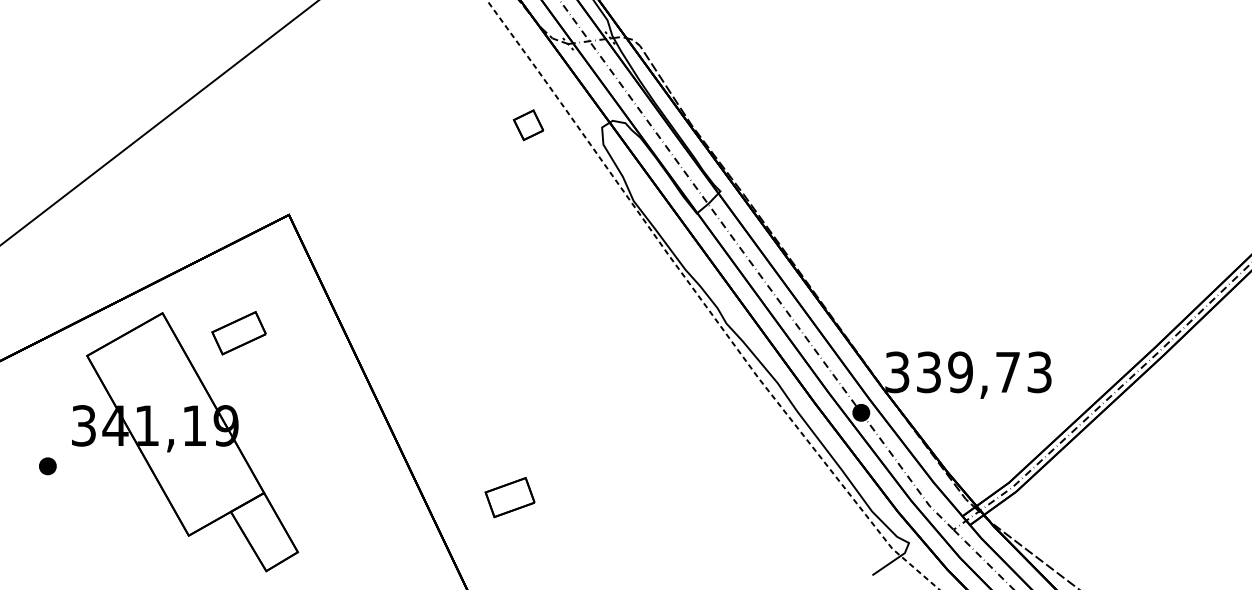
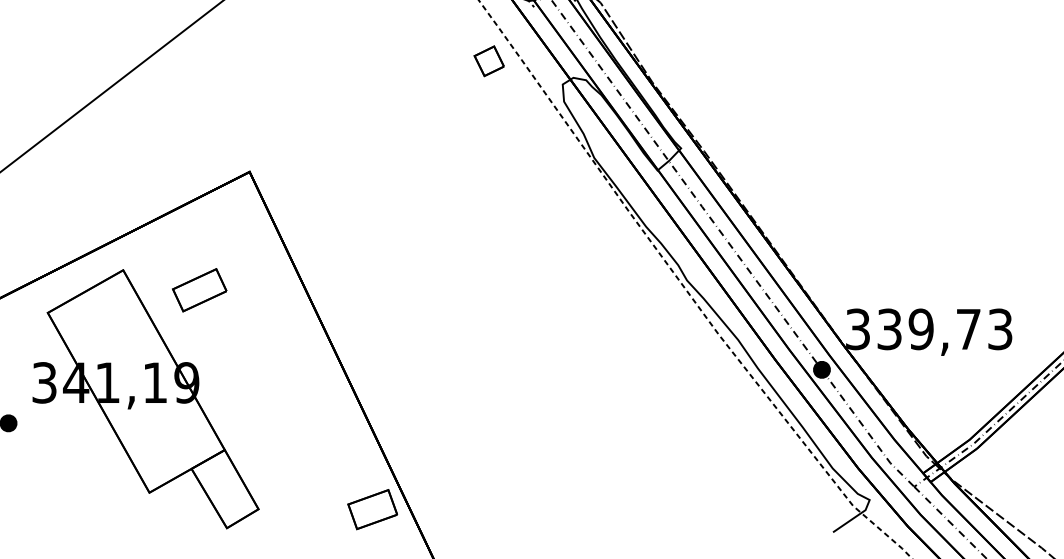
part: (527, 125) -> (488, 61), moved
part: (509, 497) -> (372, 509), moved

